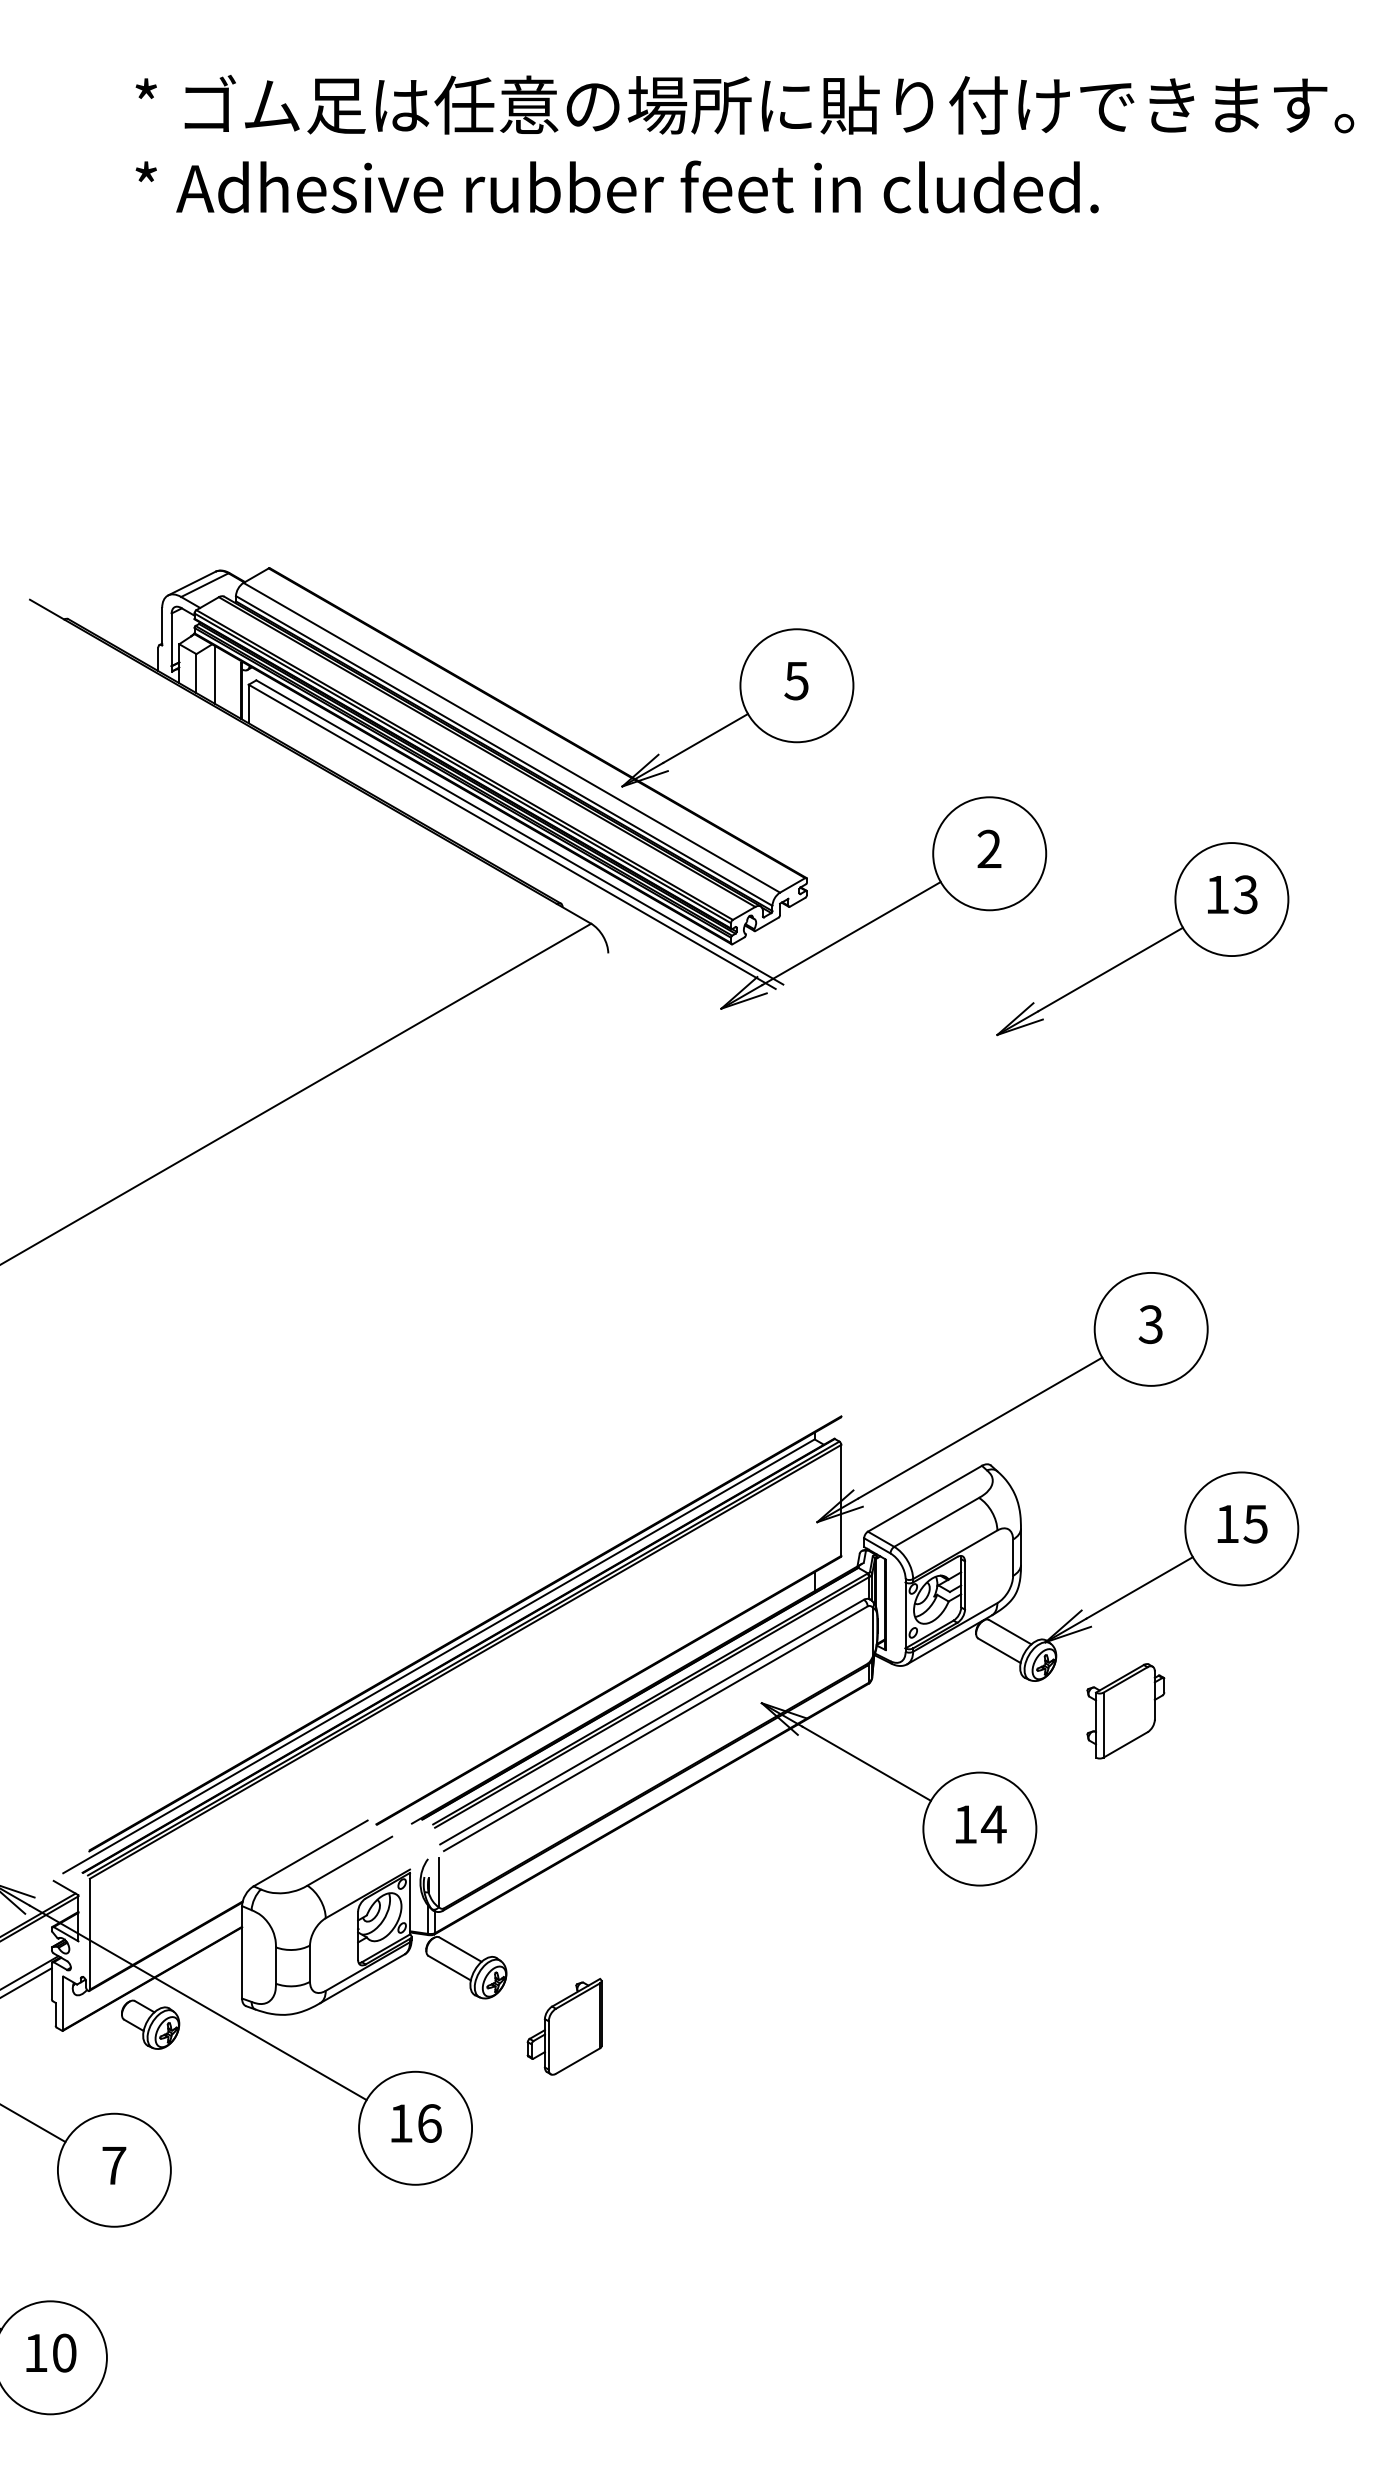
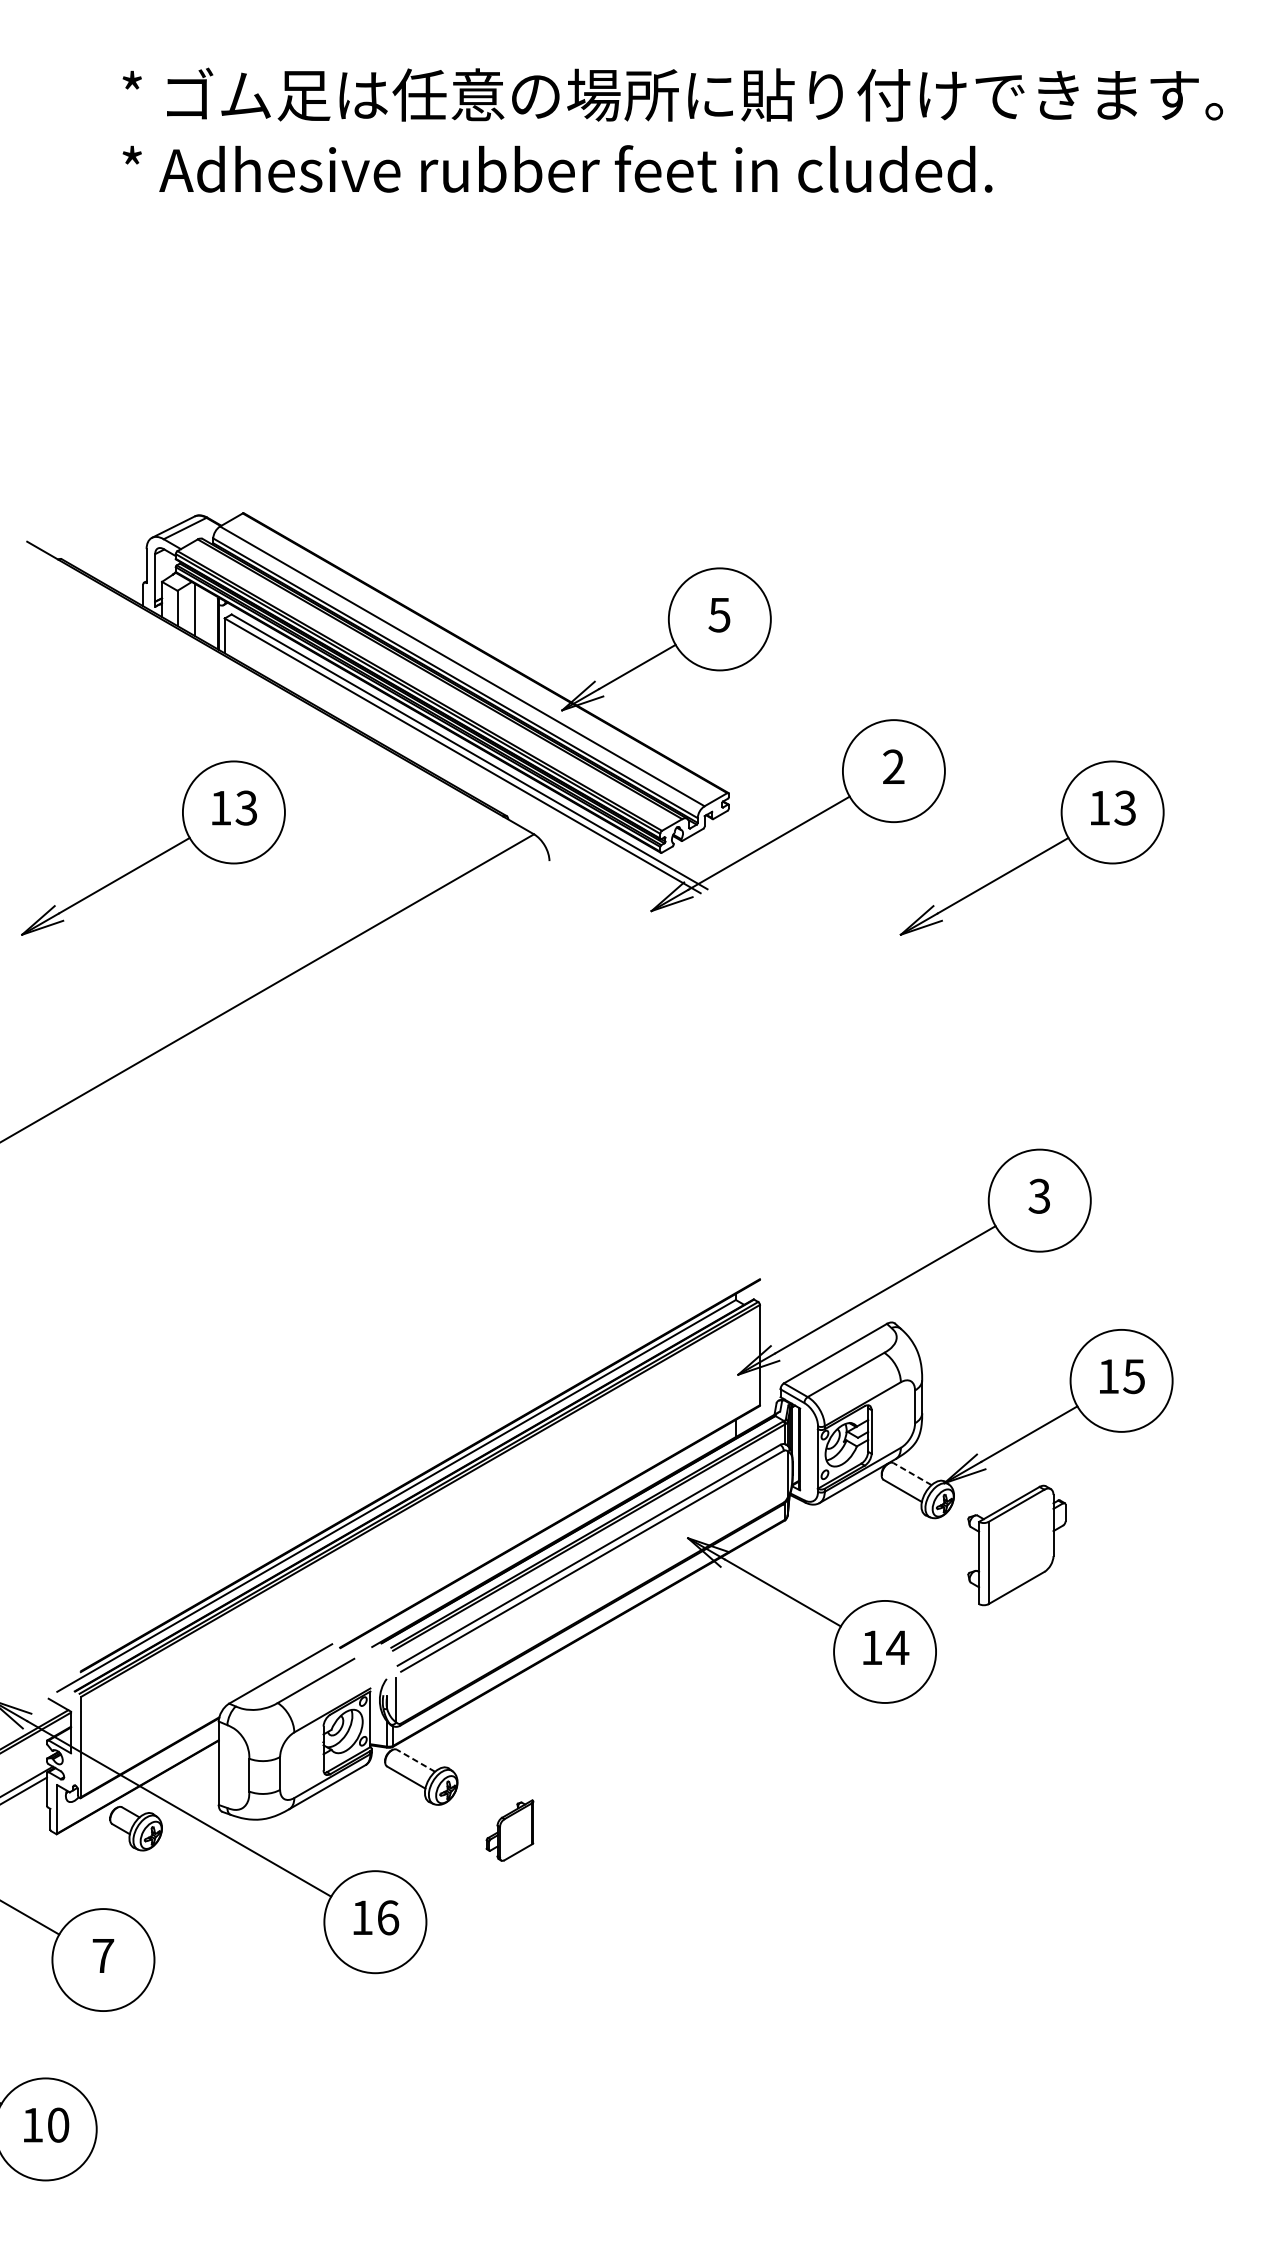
part: (173, 947) -> (156, 855), added
line: (1009, 1631) -> (911, 1473), solid -> dashed
part: (1125, 1711) -> (1016, 1545), size x1.4
line: (460, 1949) -> (416, 1760), solid -> dashed
part: (564, 2026) -> (509, 1830), size x0.7

